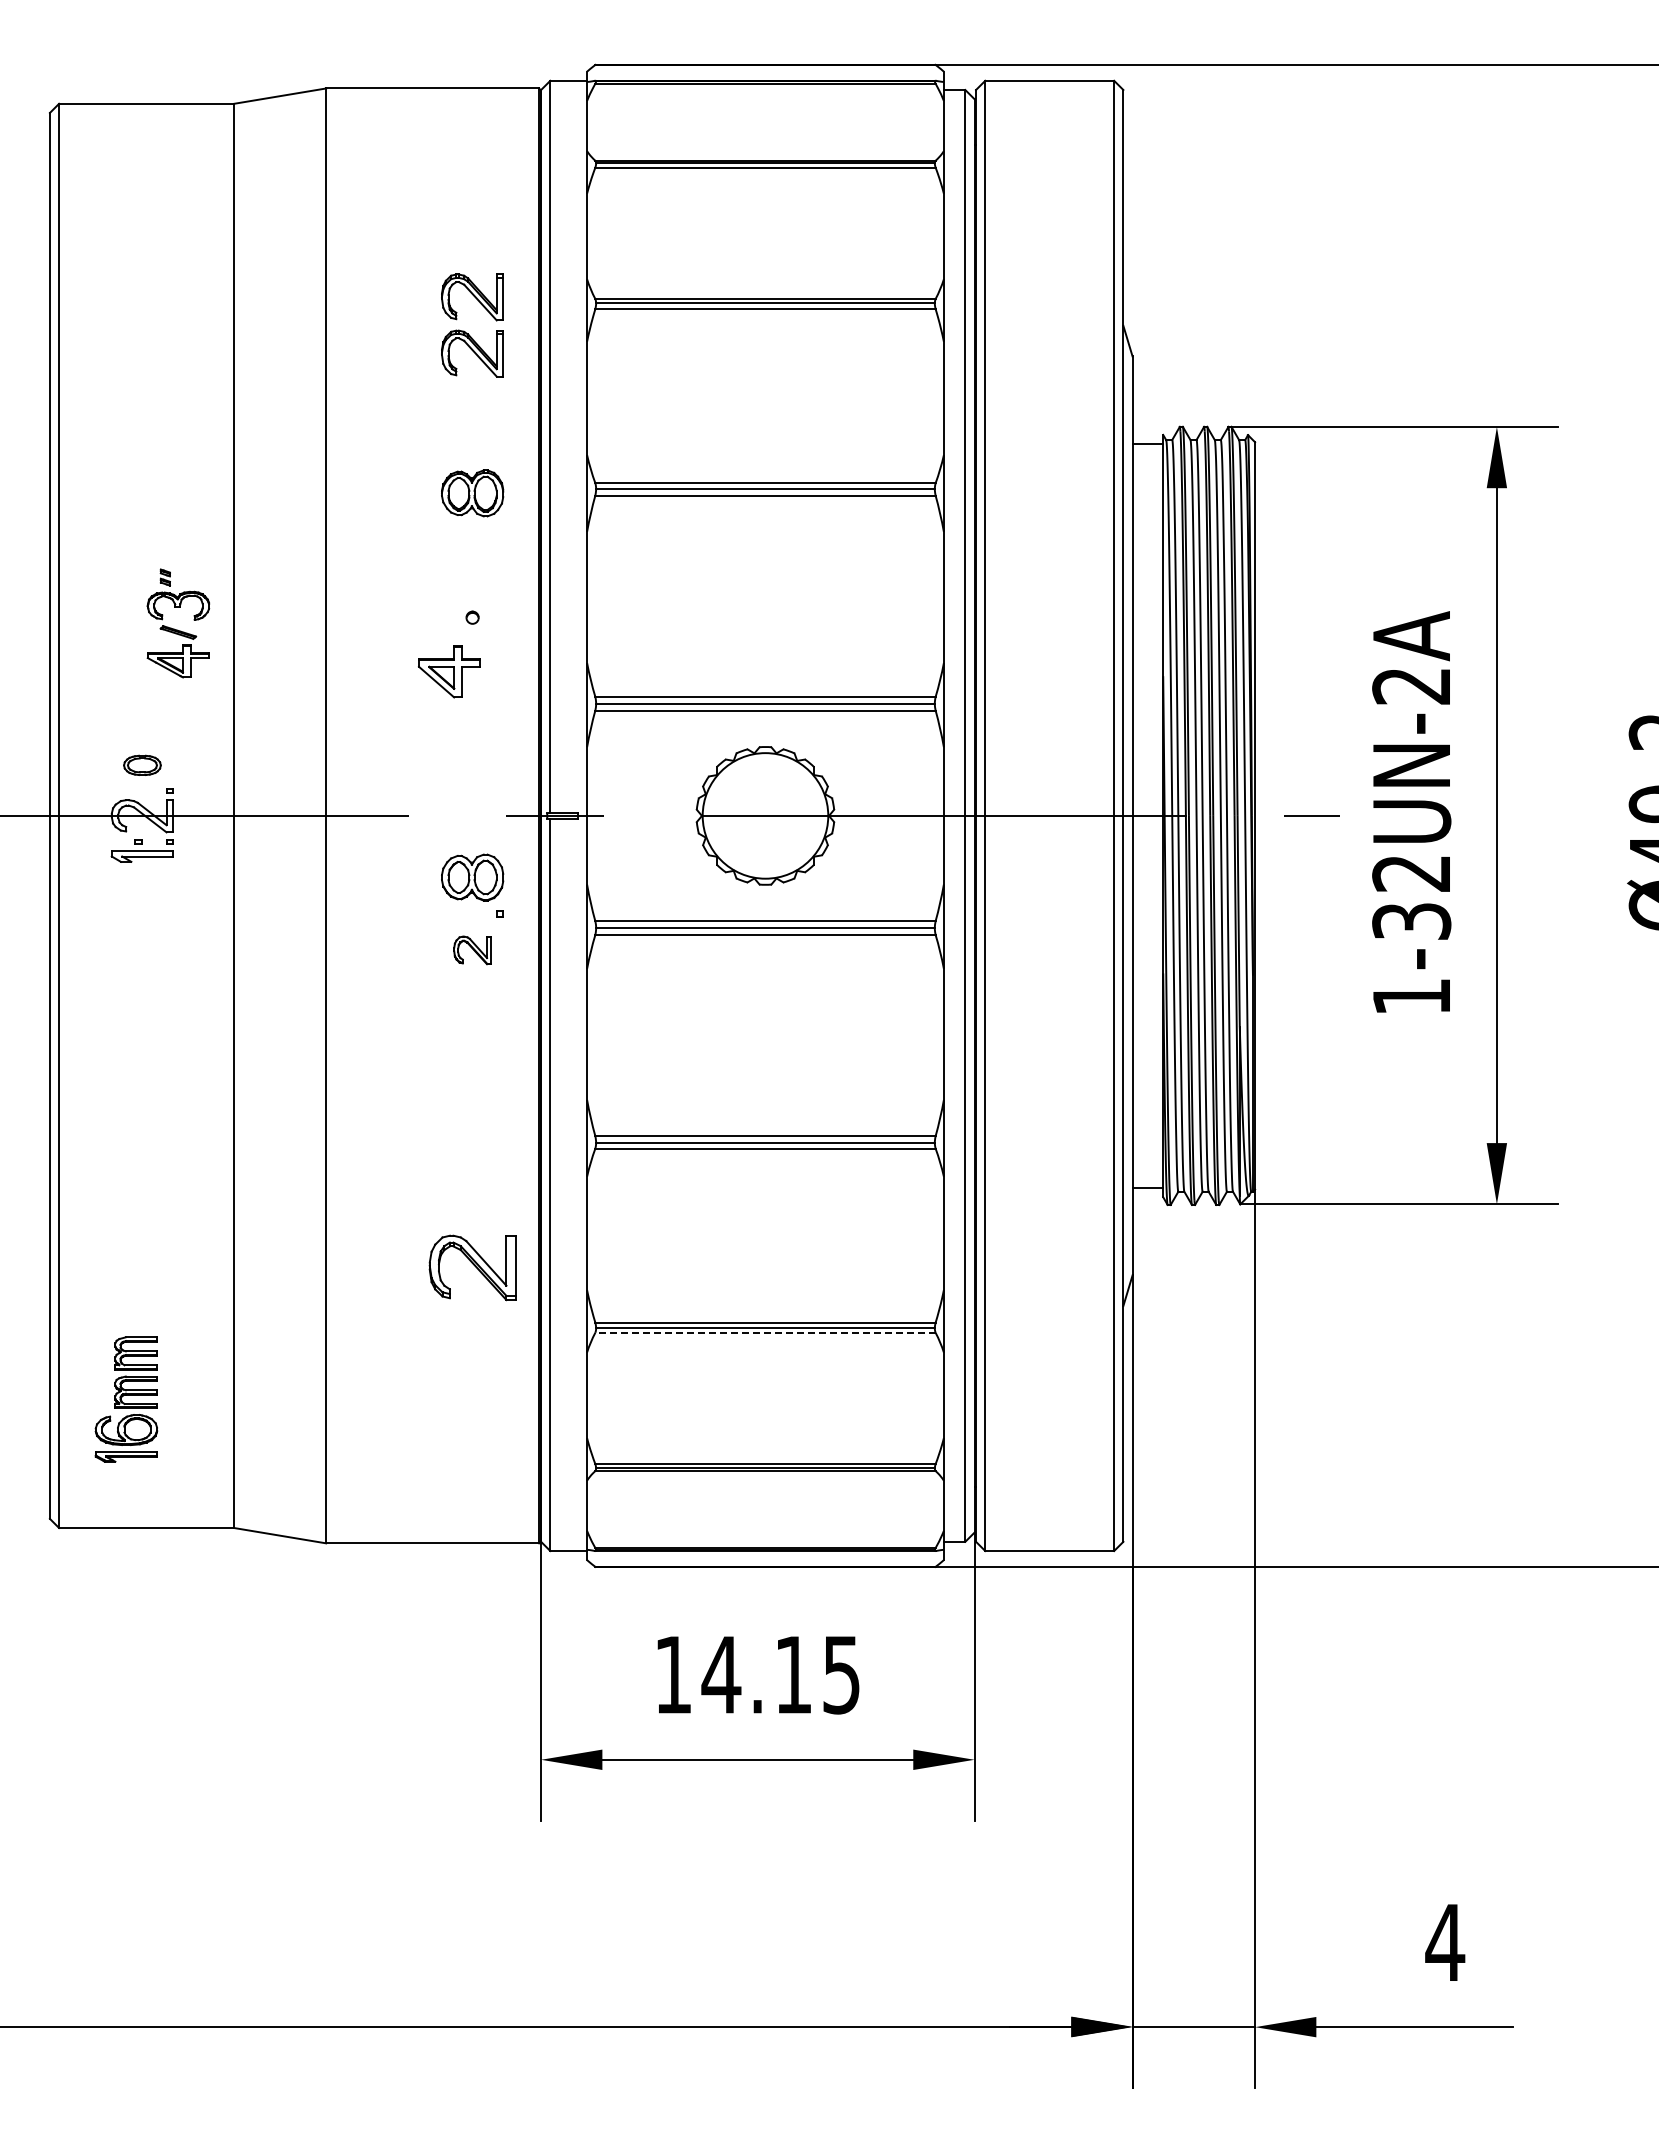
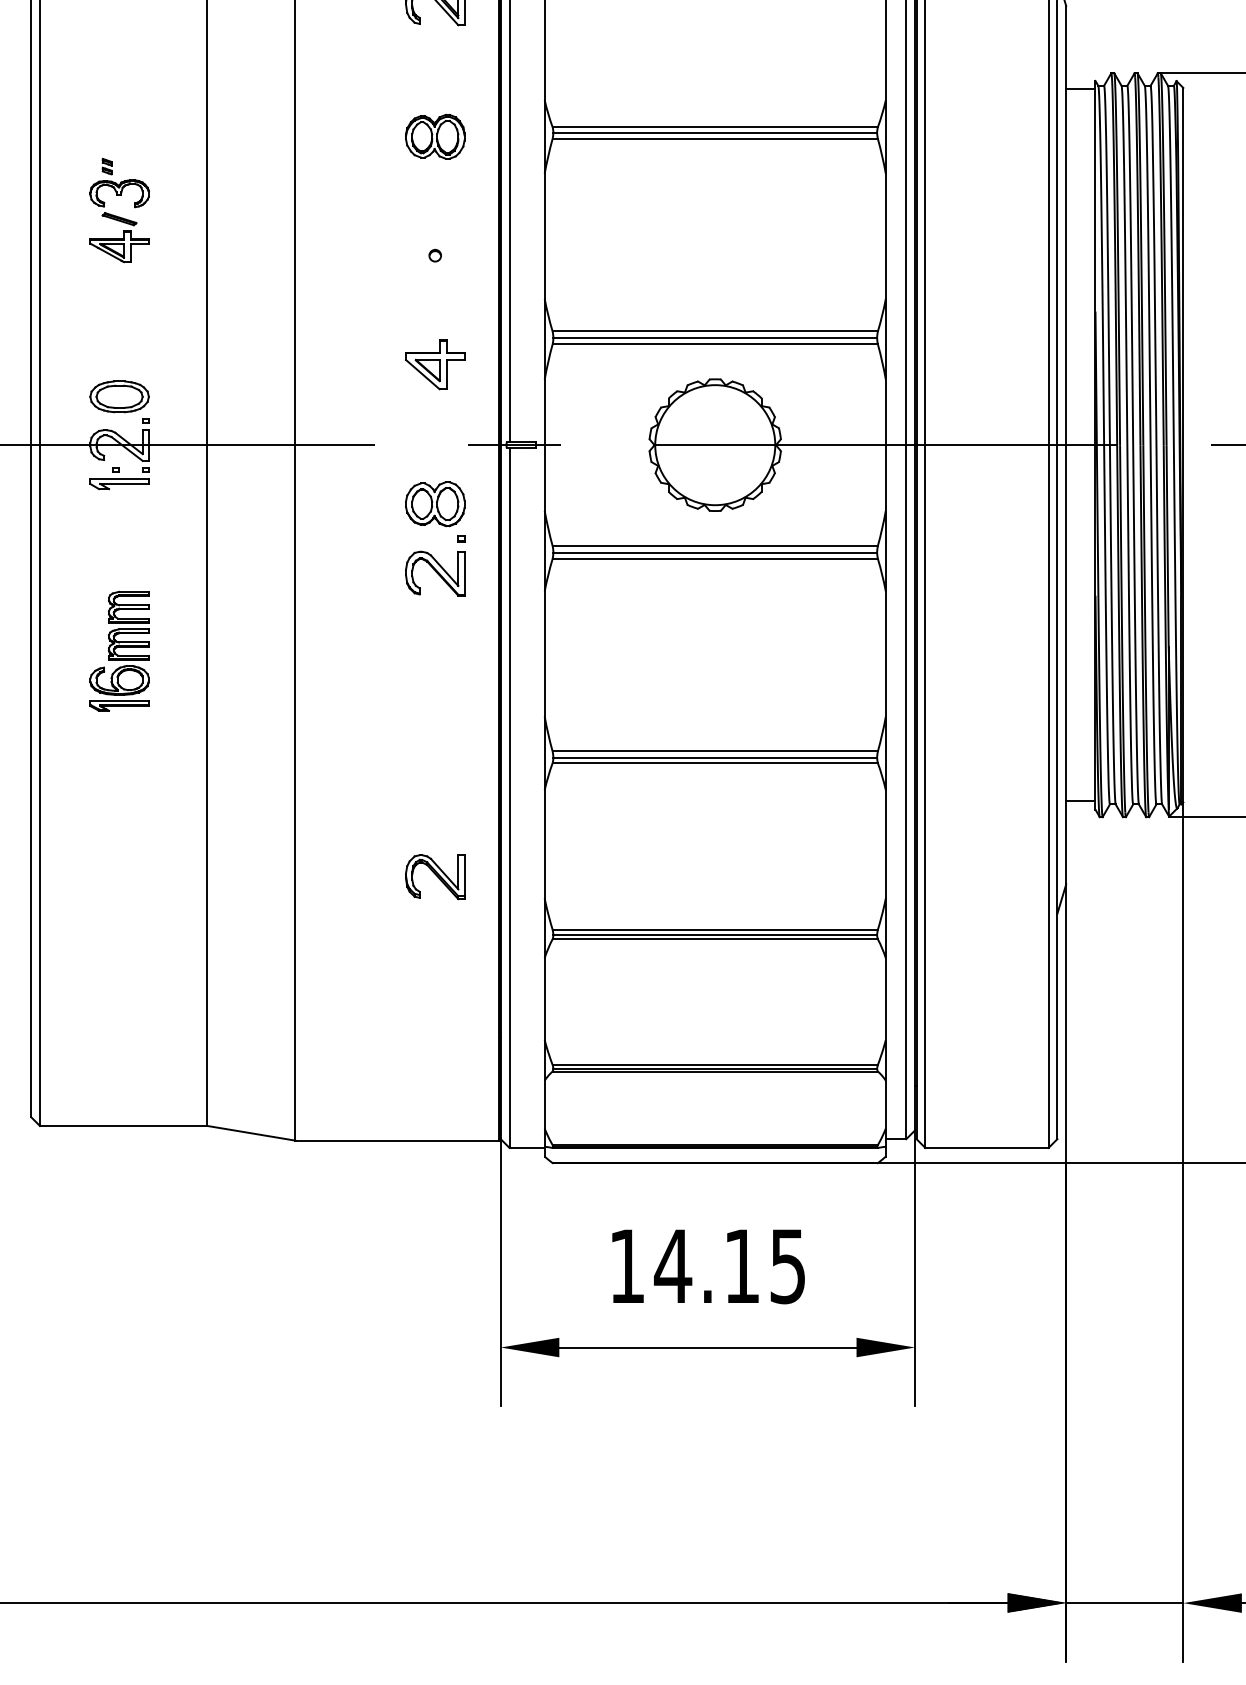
part: (177, 629) -> (118, 216), moved
part: (449, 671) -> (435, 364), moved
part: (142, 765) -> (119, 396), size x1.67
part: (472, 950) -> (435, 573), size x1.67
part: (472, 1267) -> (435, 876), size x0.71
line: (765, 1332) -> (715, 939), dashed -> solid
part: (126, 1399) -> (119, 651), moved

